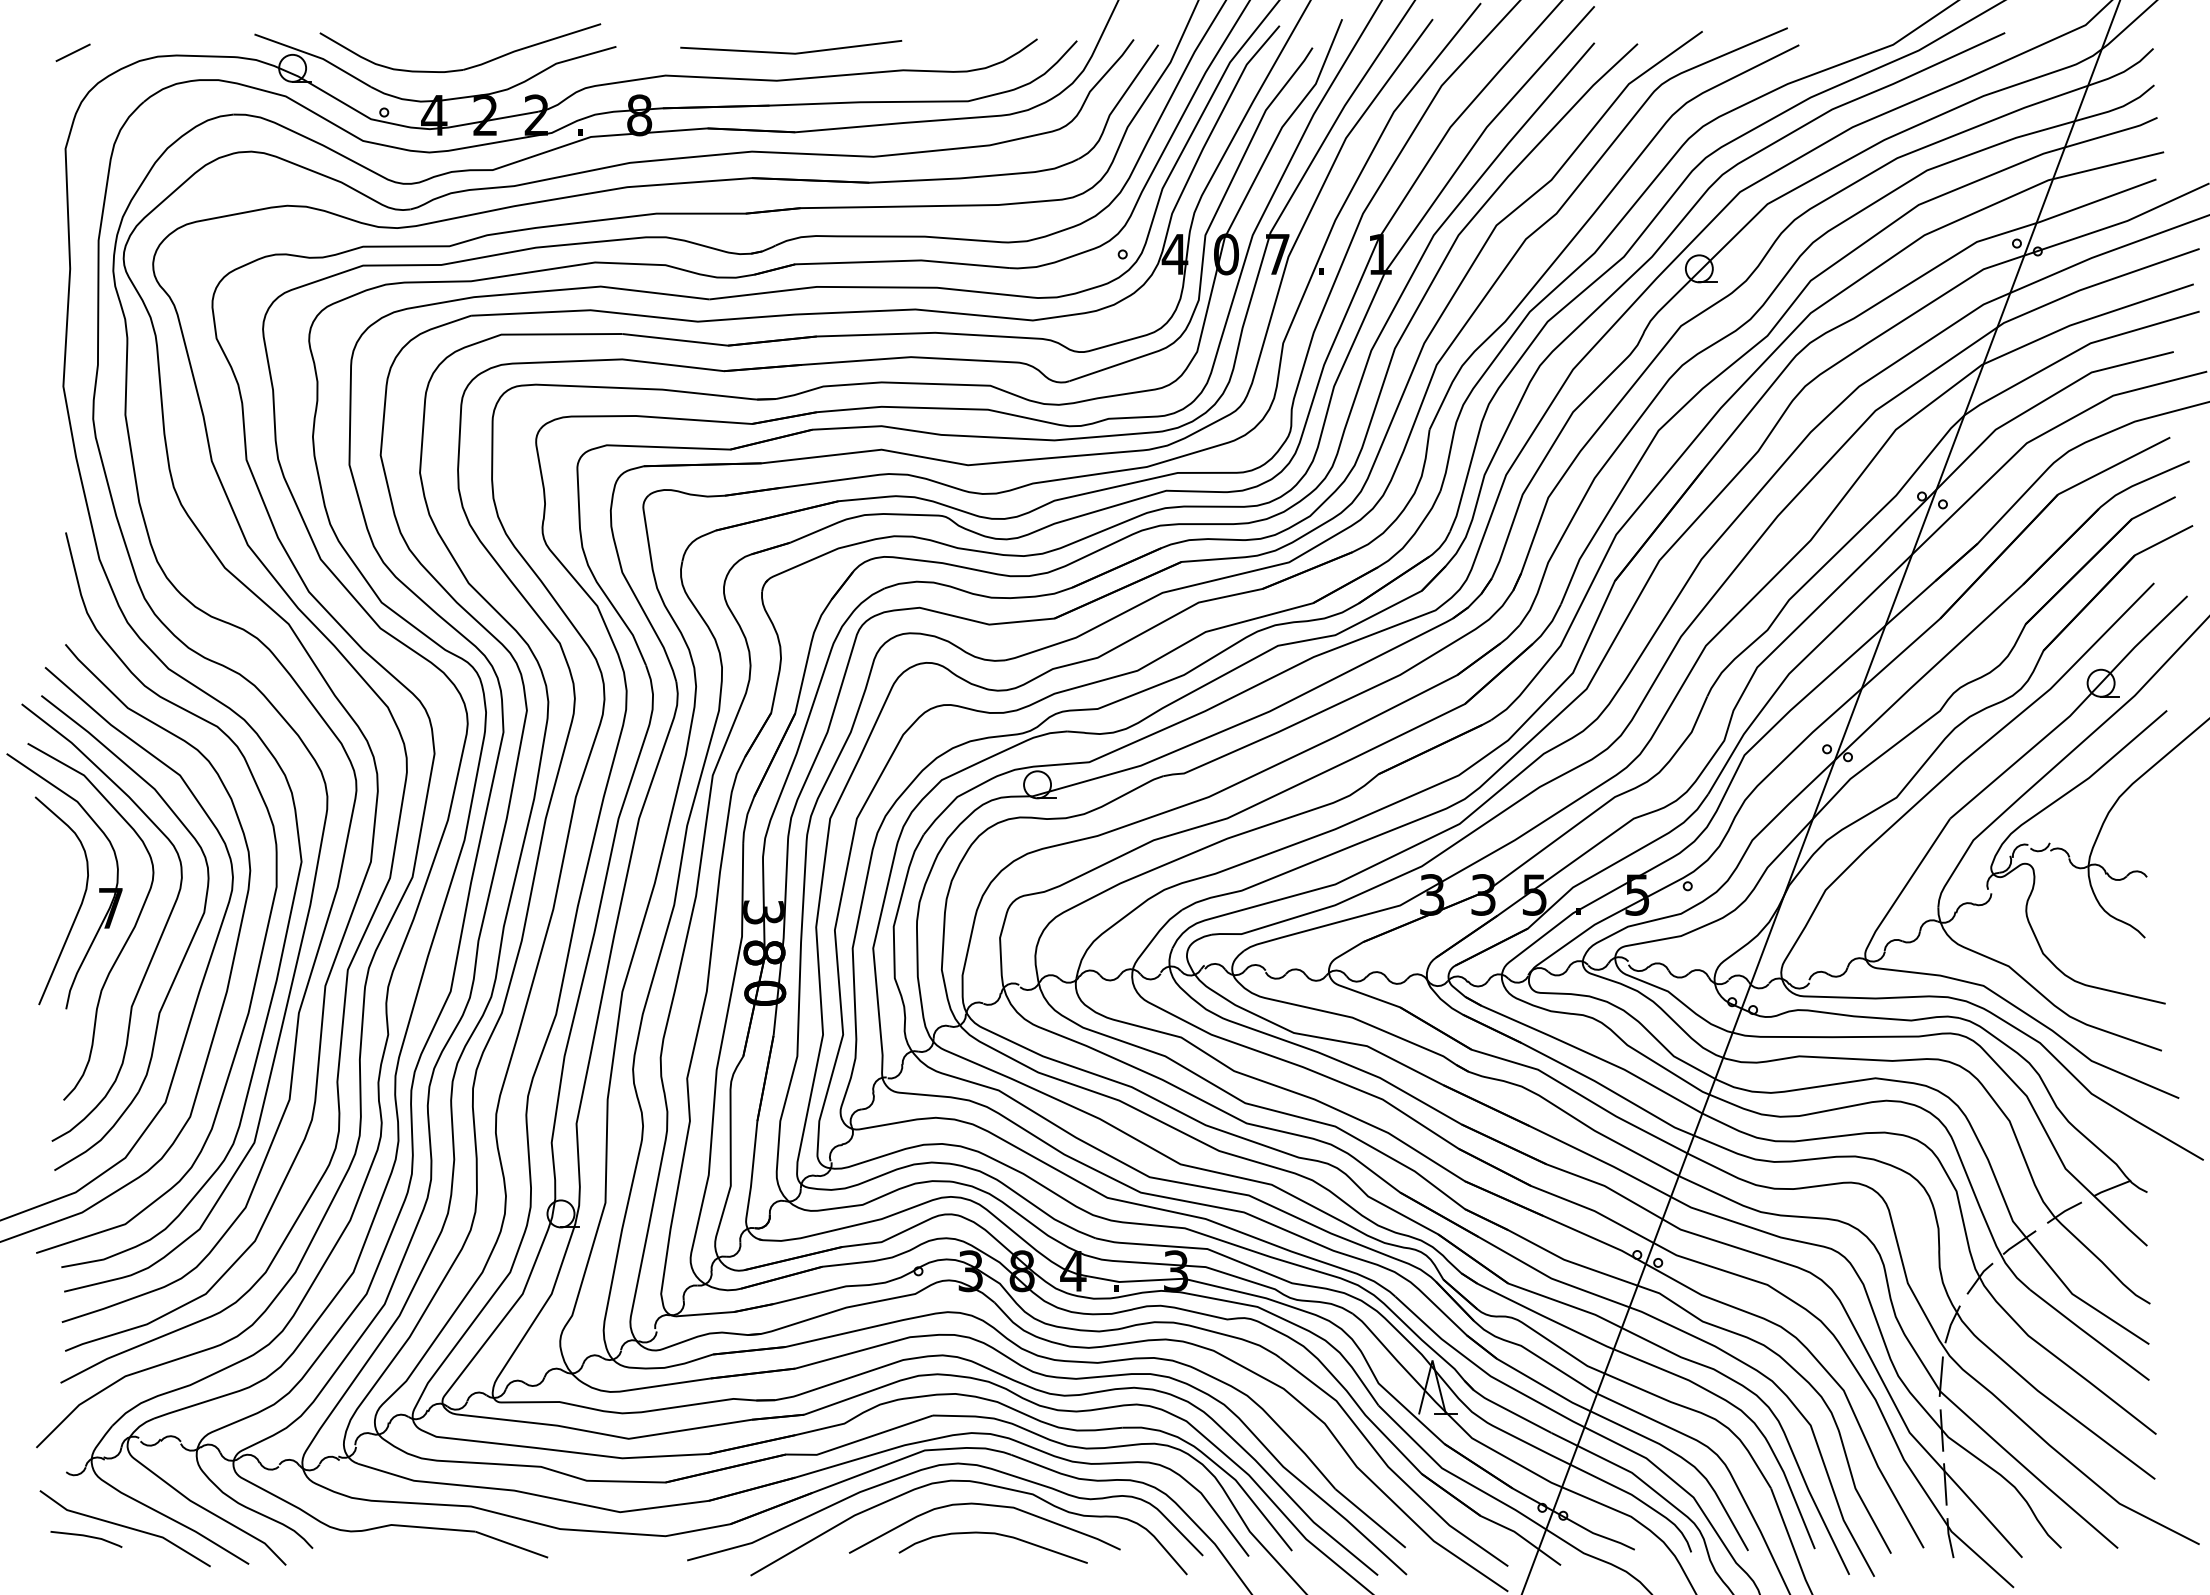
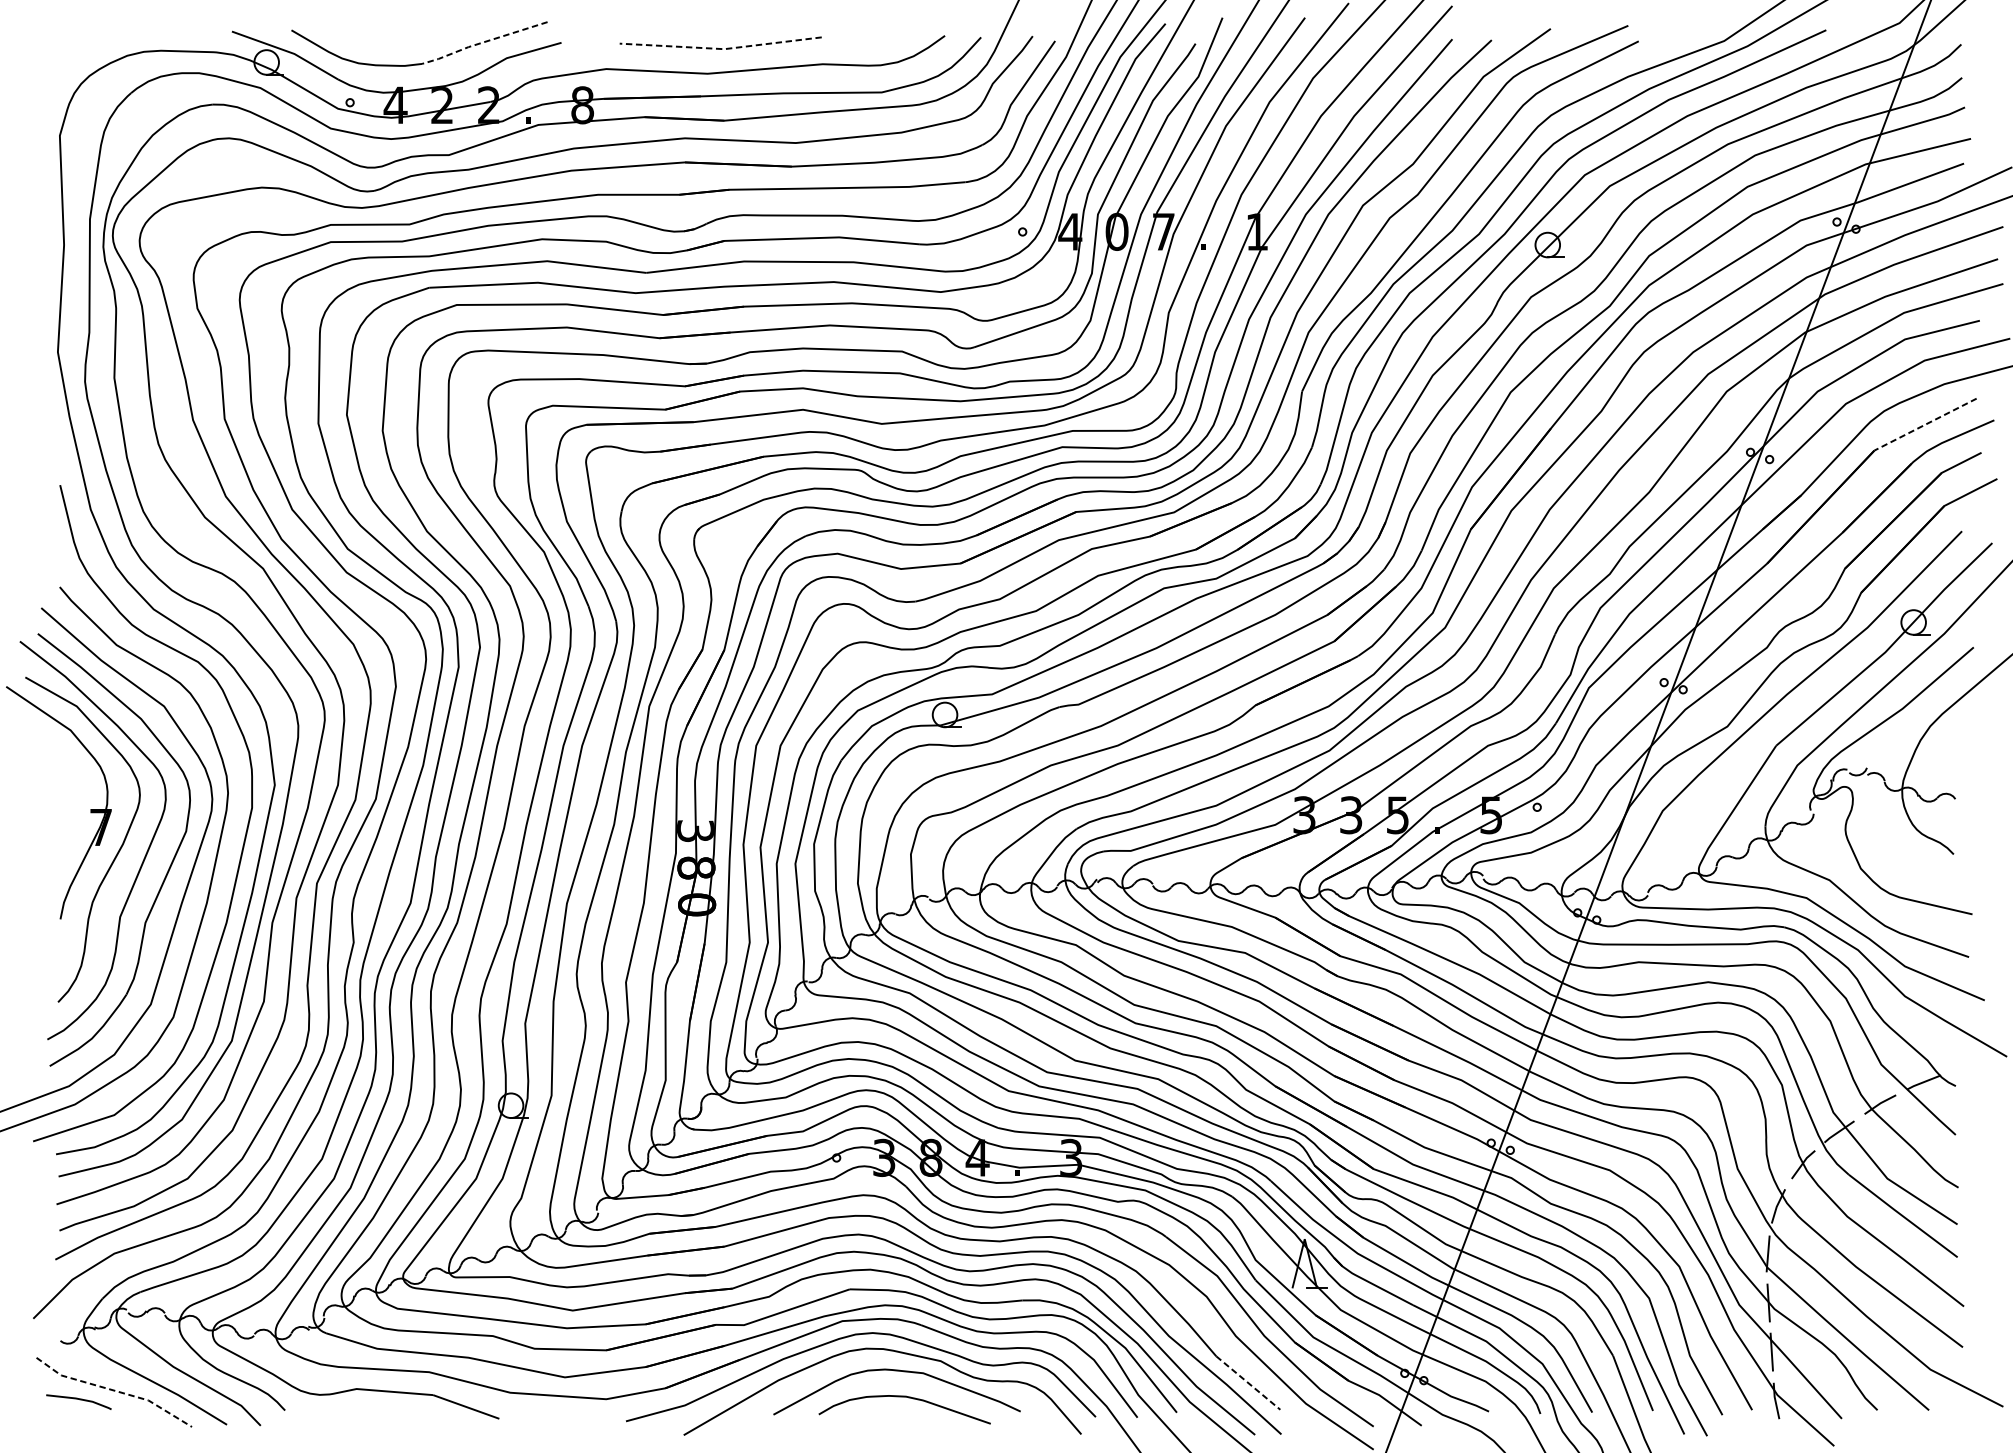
line: (530, 46) -> (483, 42), solid -> dashed
line: (72, 52) -> (66, 48), removed
line: (791, 53) -> (720, 48), solid -> dashed
line: (2114, 466) -> (1925, 425), solid -> dashed
curve: (78, 908) -> (71, 827), removed
line: (1370, 1518) -> (1248, 1383), solid -> dashed
line: (126, 1527) -> (115, 1391), solid -> dashed

